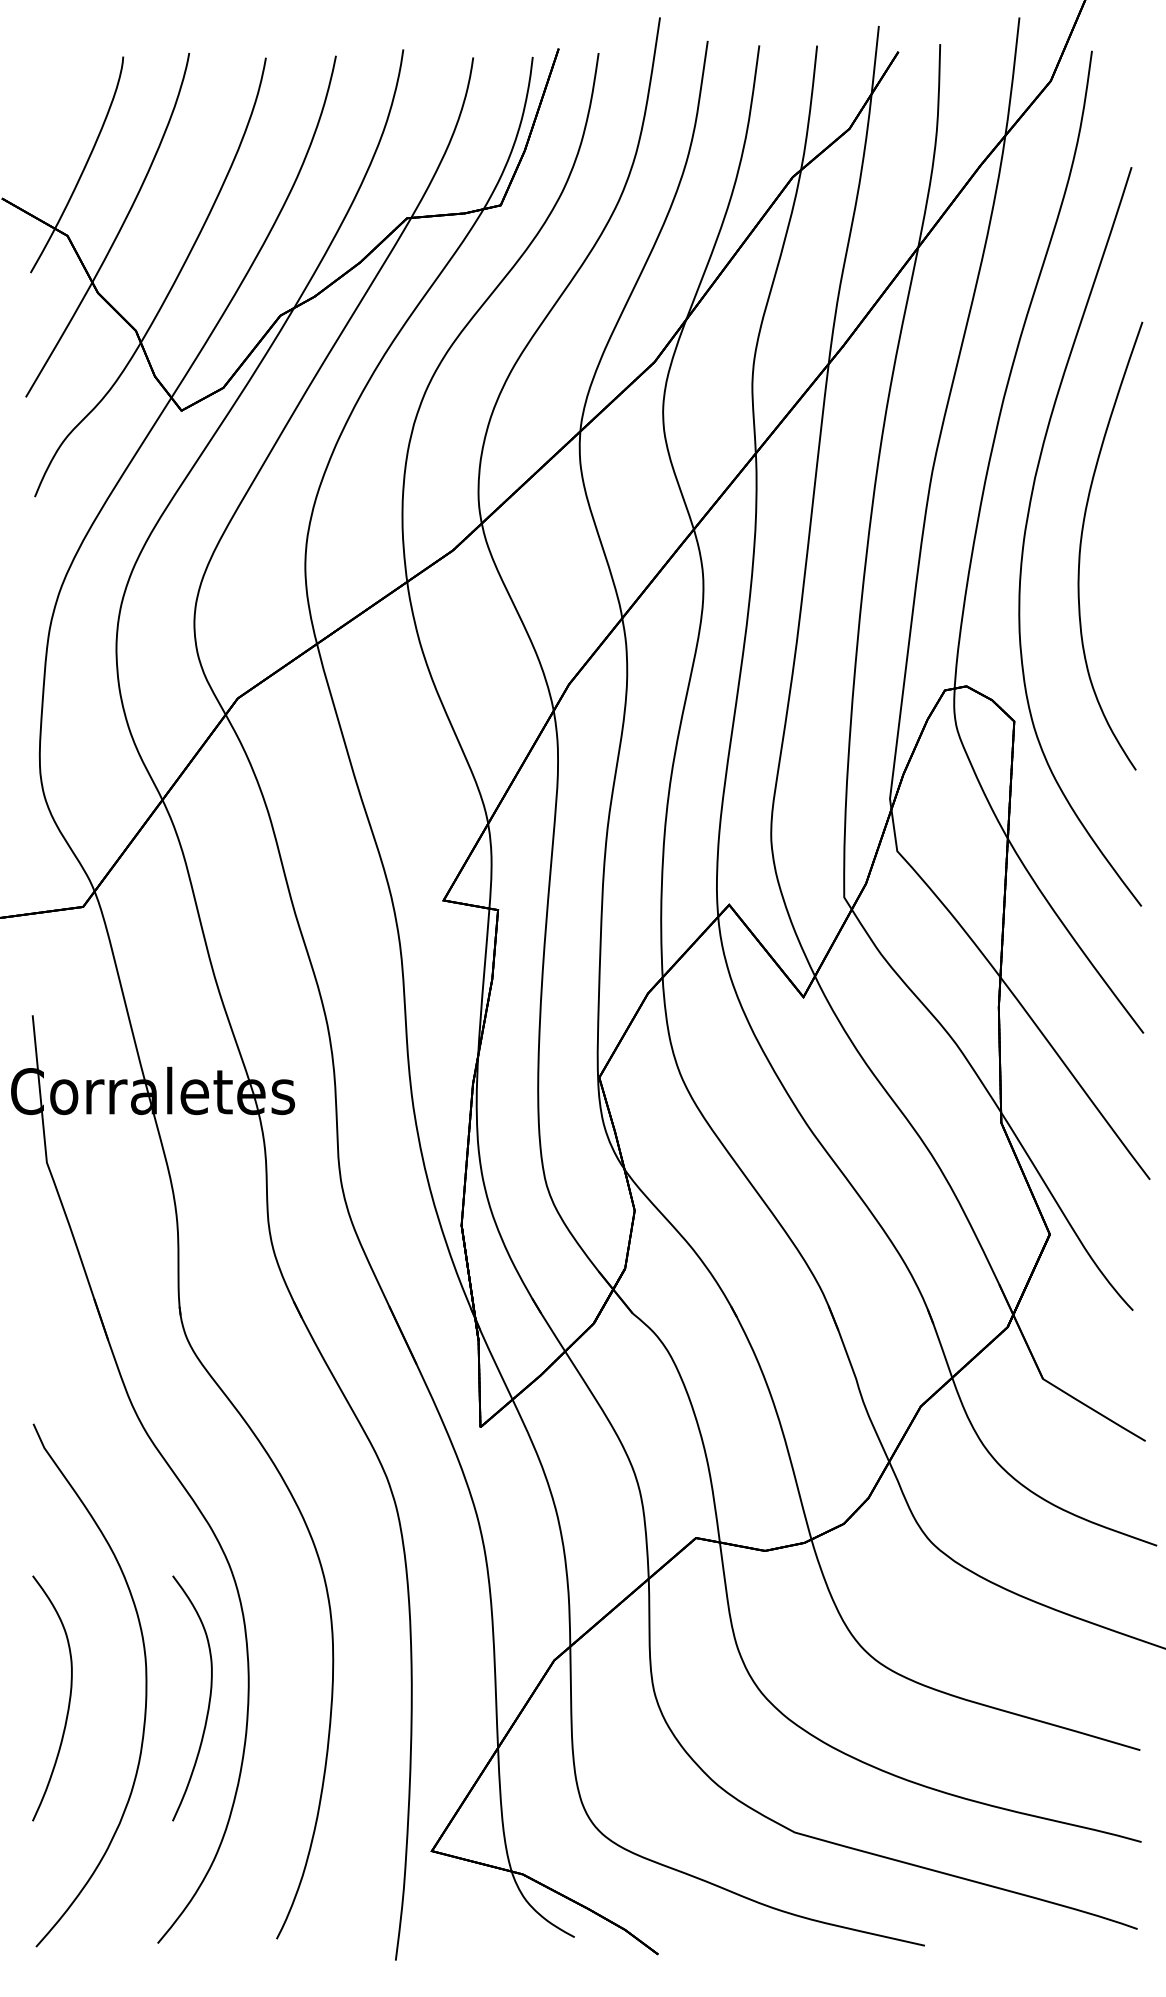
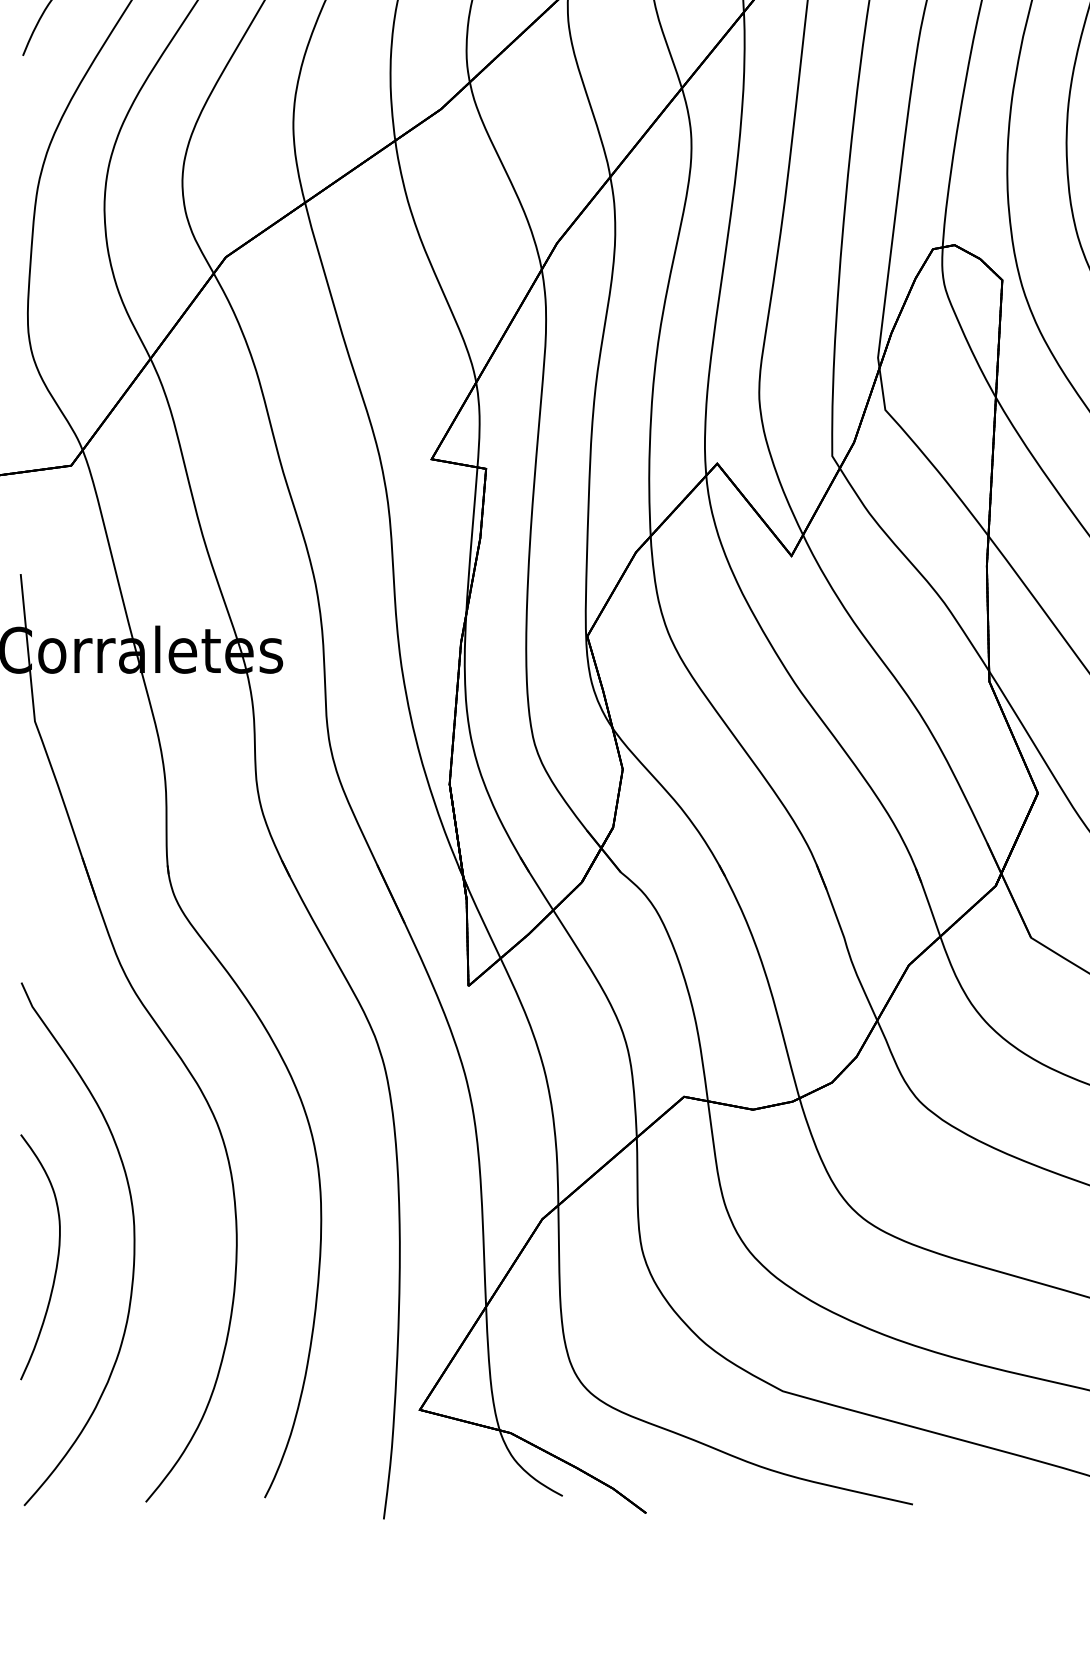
part: (208, 1701) -> (196, 1260), removed

